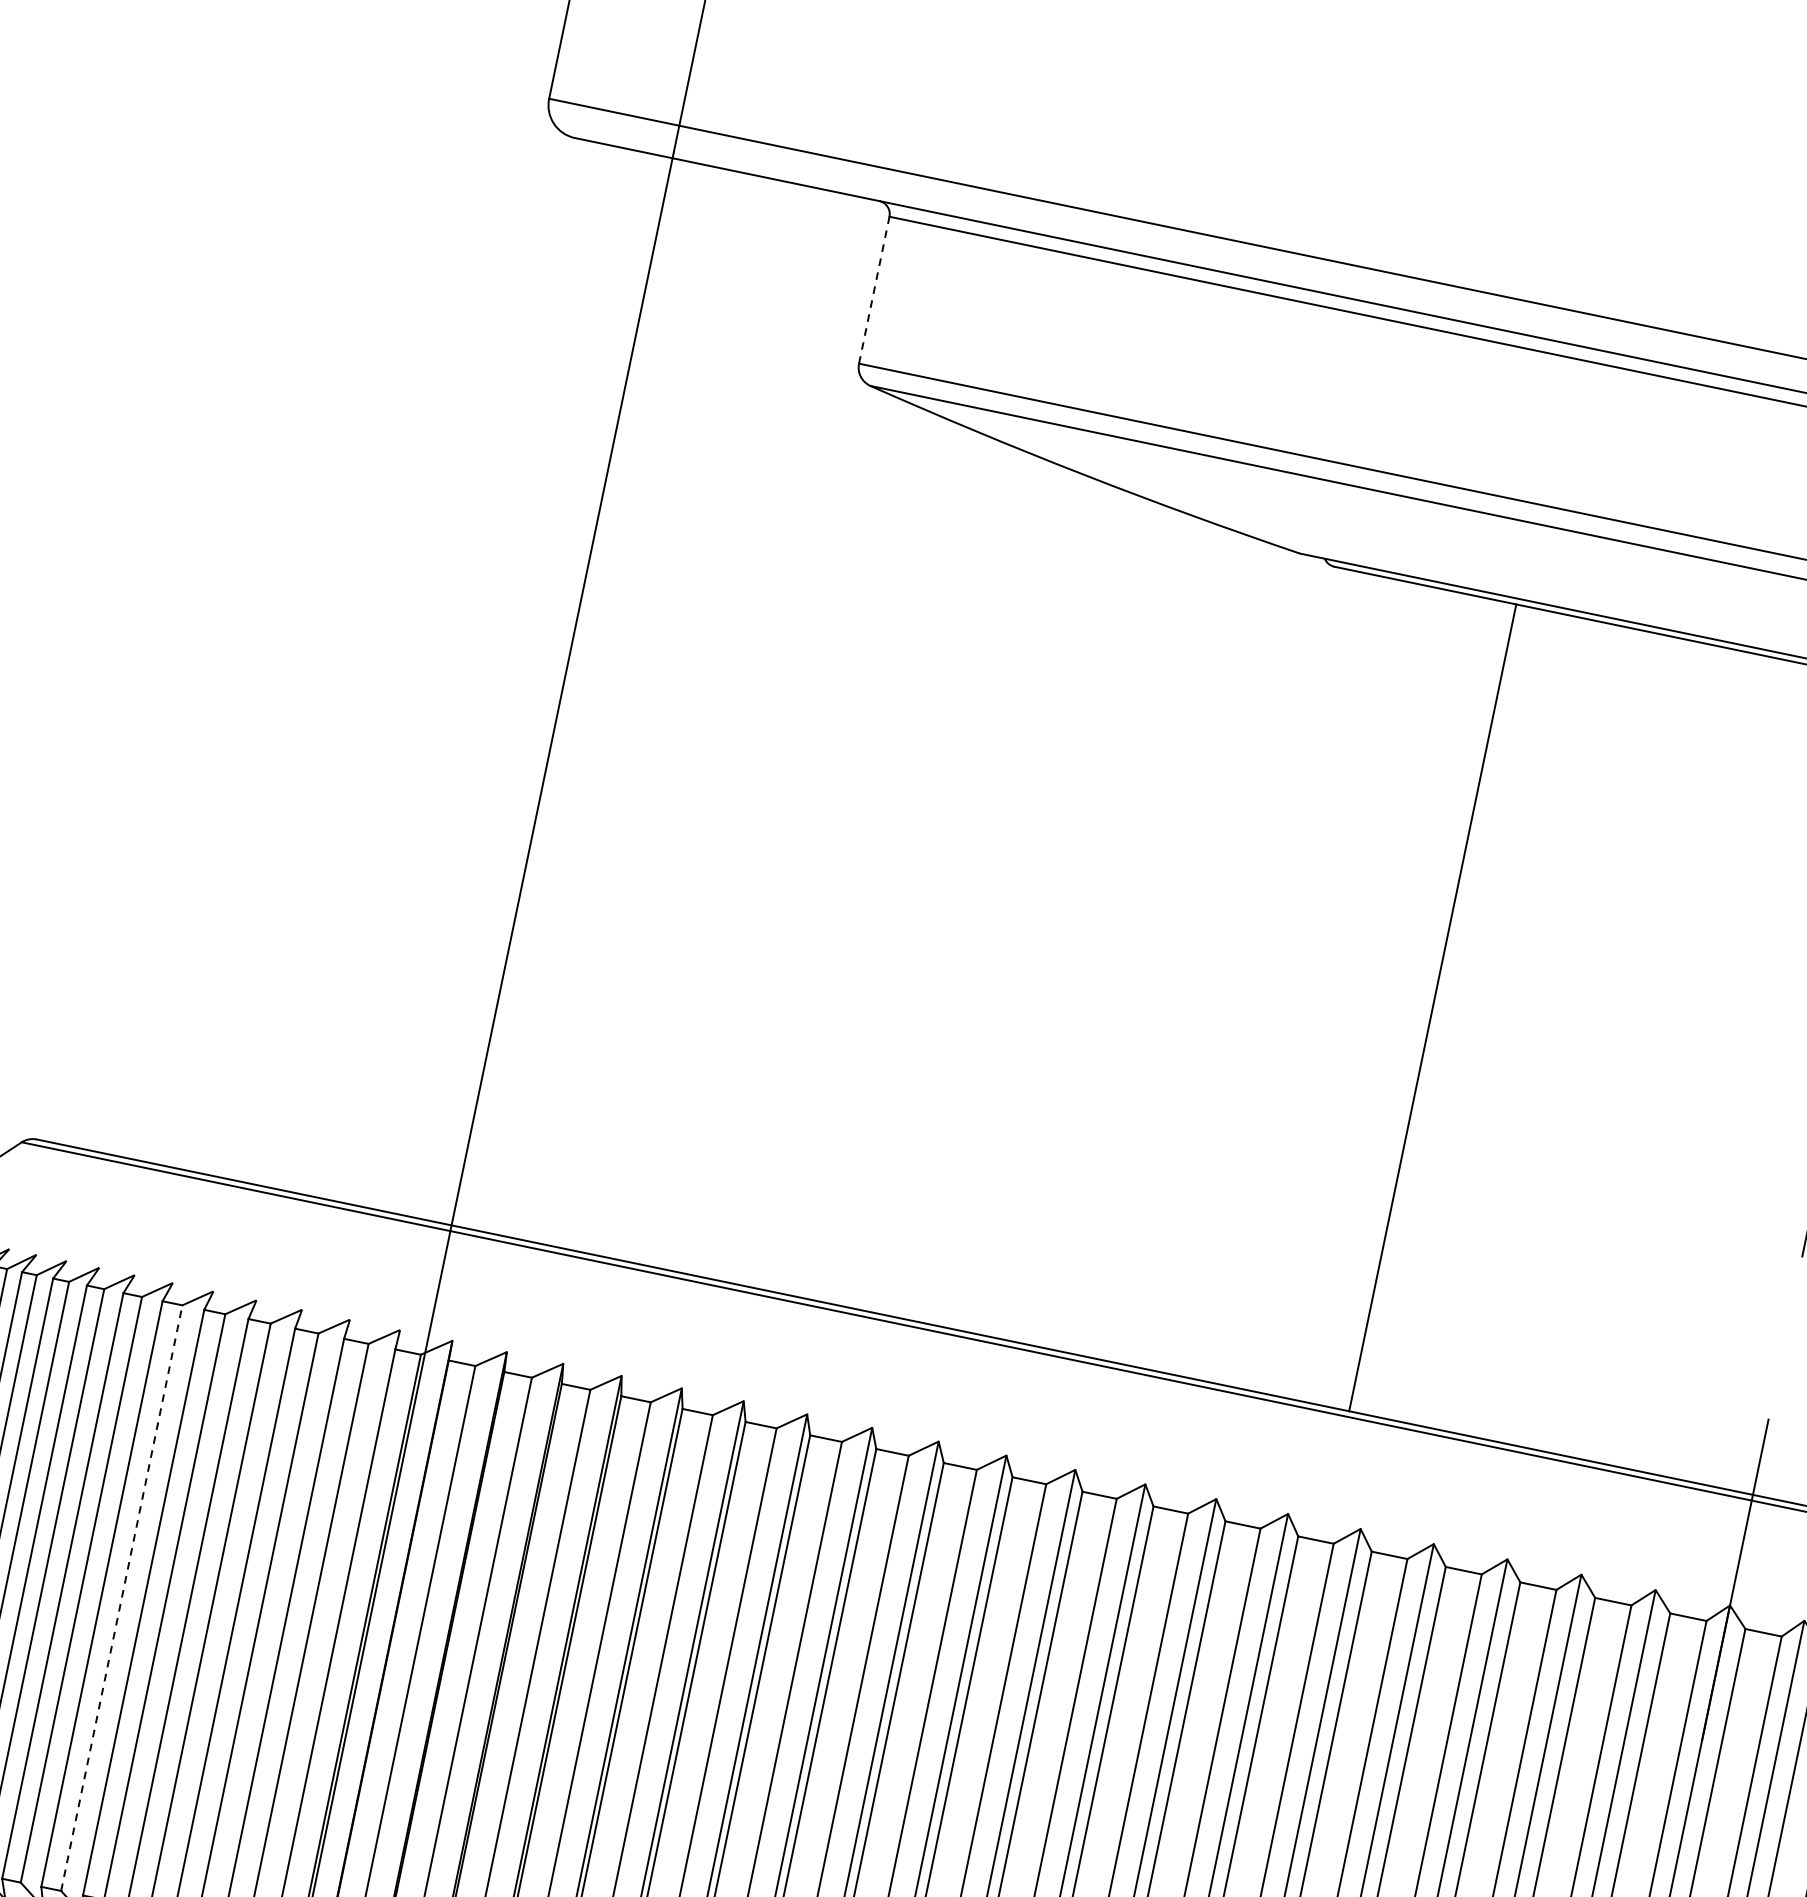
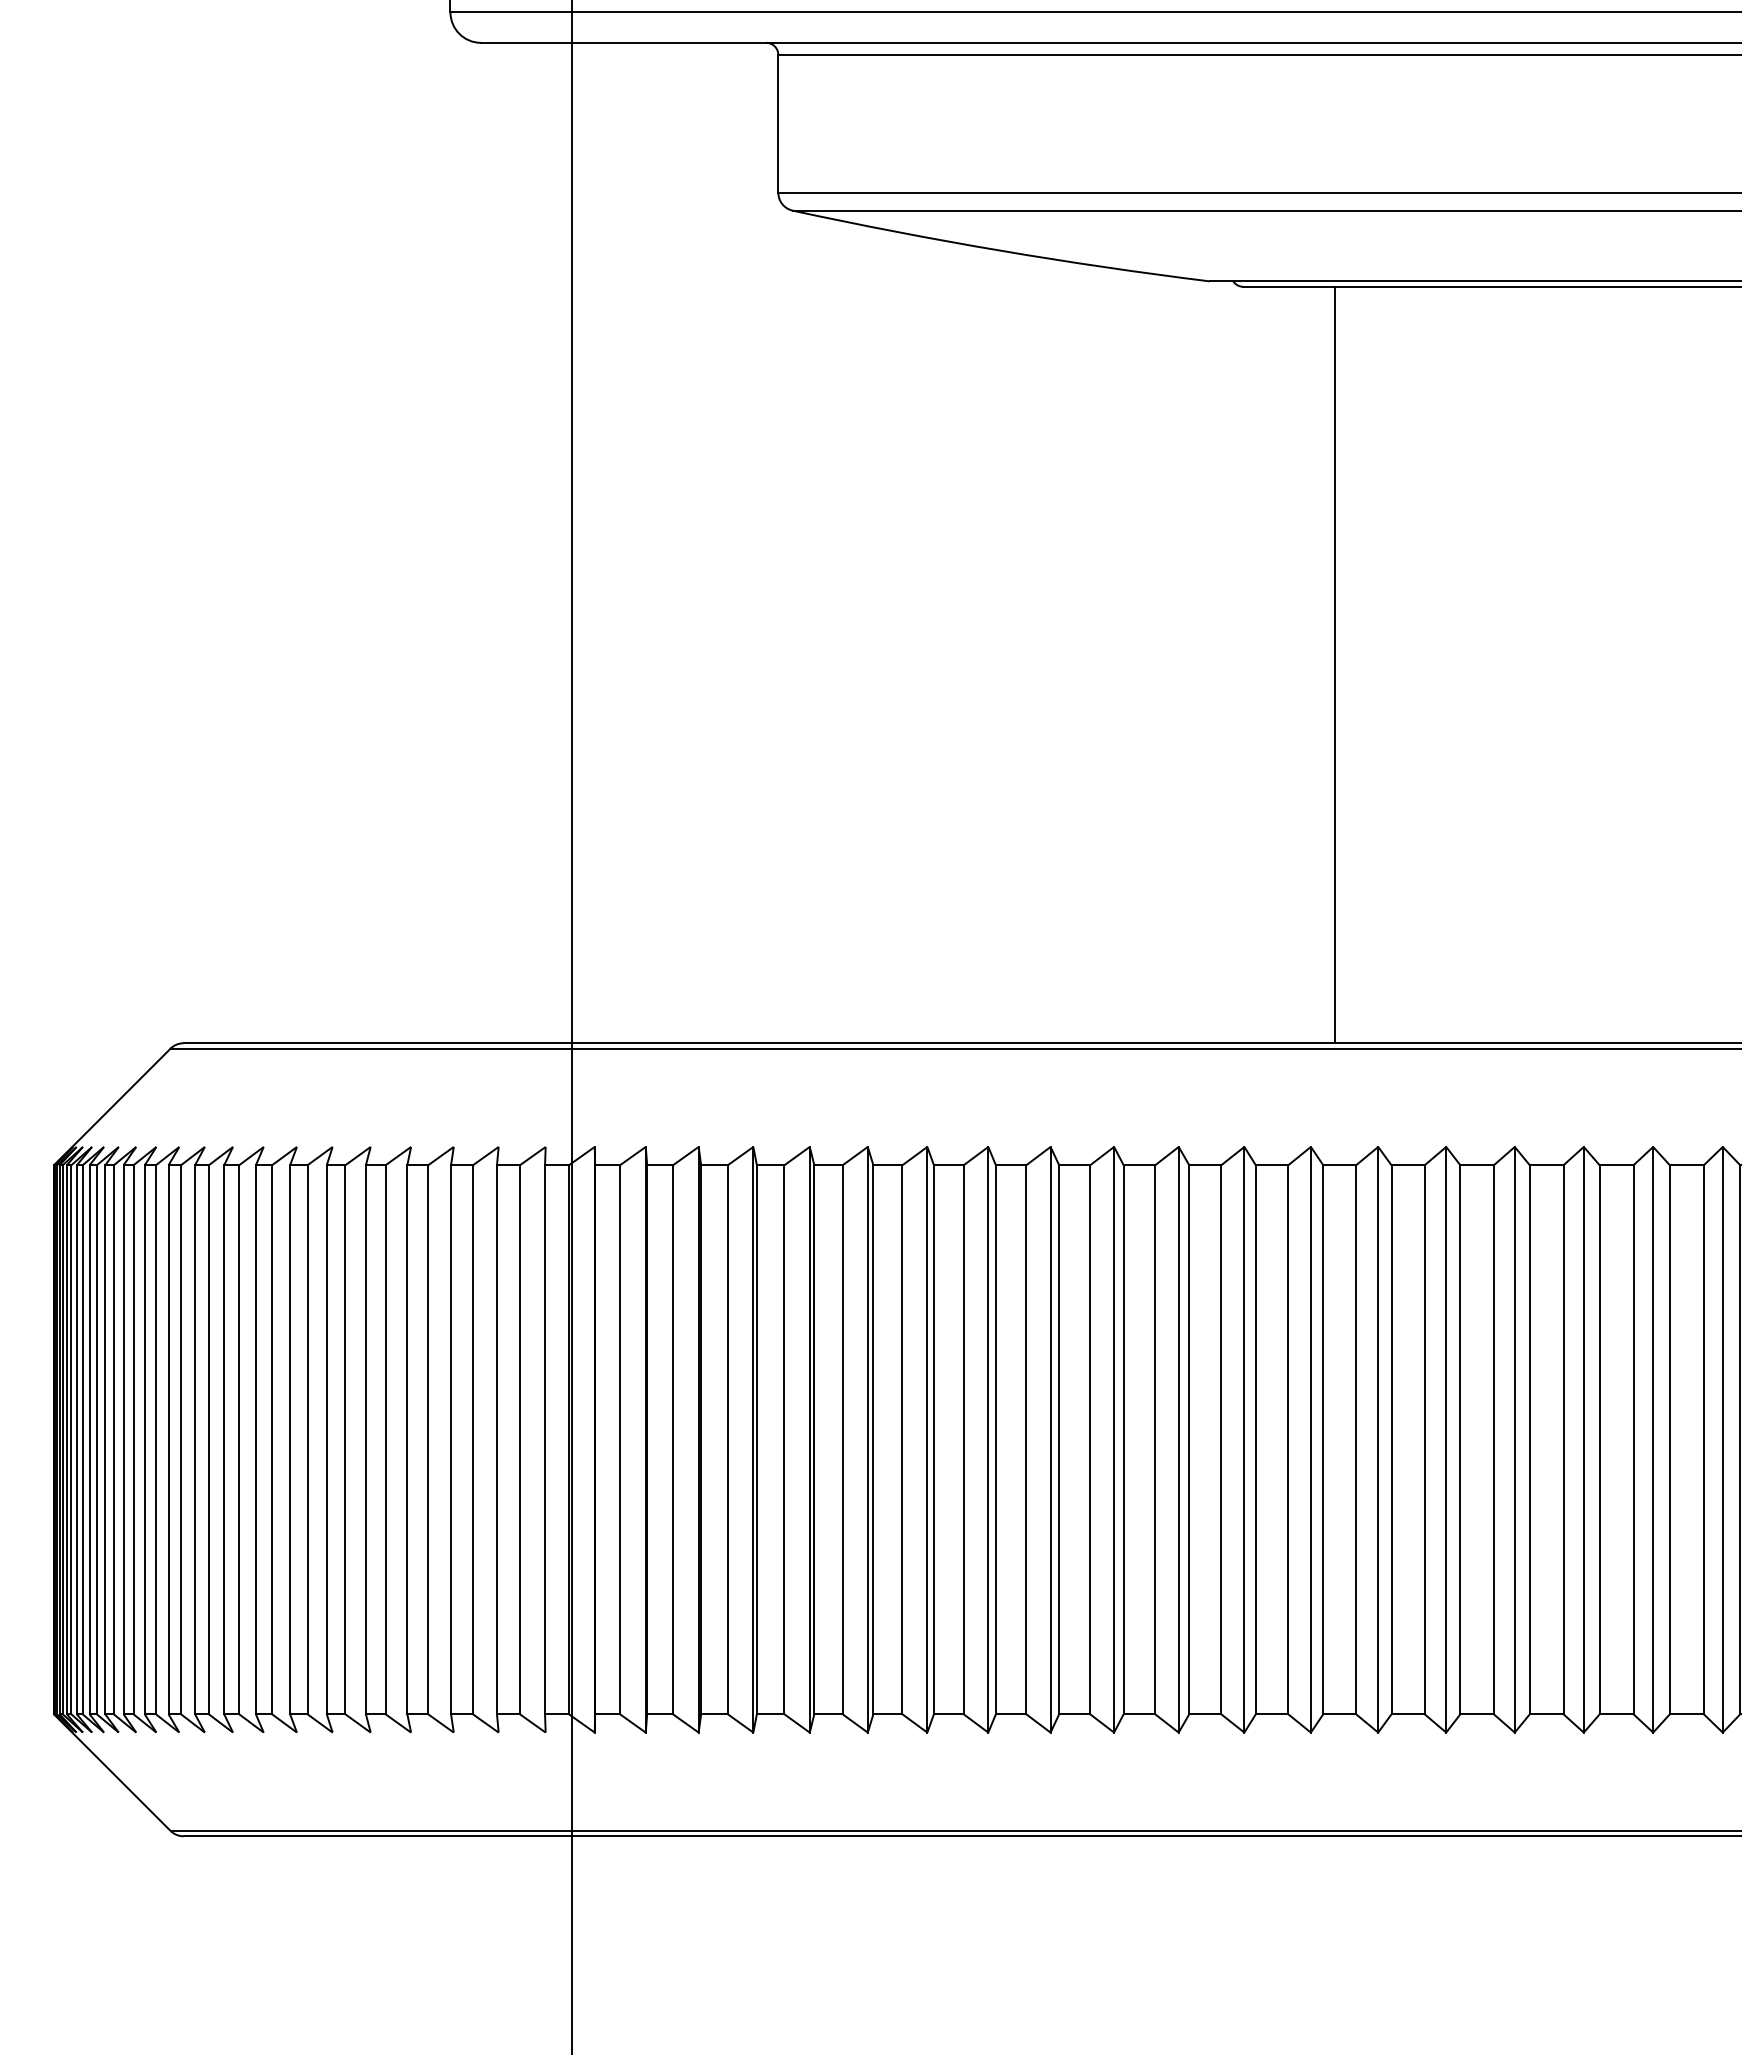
line: (874, 289) -> (778, 123), dashed -> solid
line: (1432, 1007) -> (1334, 664), moved
line: (121, 1597) -> (345, 1439), dashed -> solid

